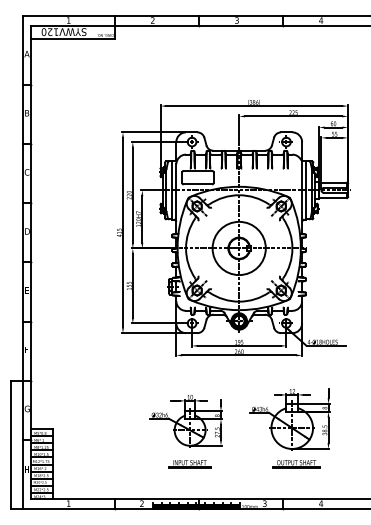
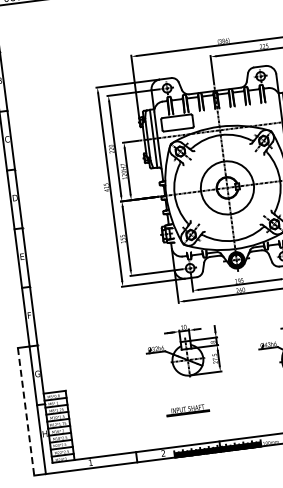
part: (185, 420) -> (182, 351), moved
line: (11, 445) -> (26, 412), solid -> dashed
part: (189, 464) -> (187, 410), moved

